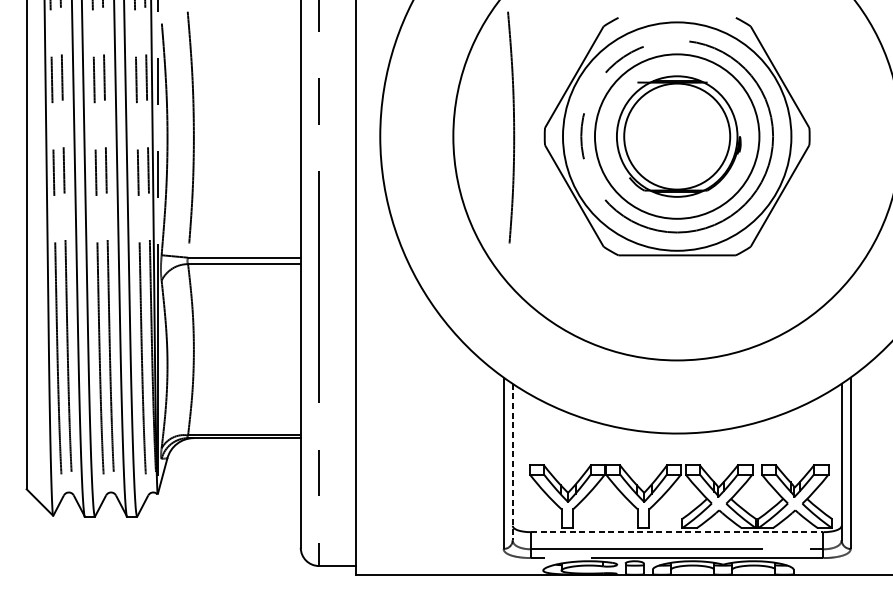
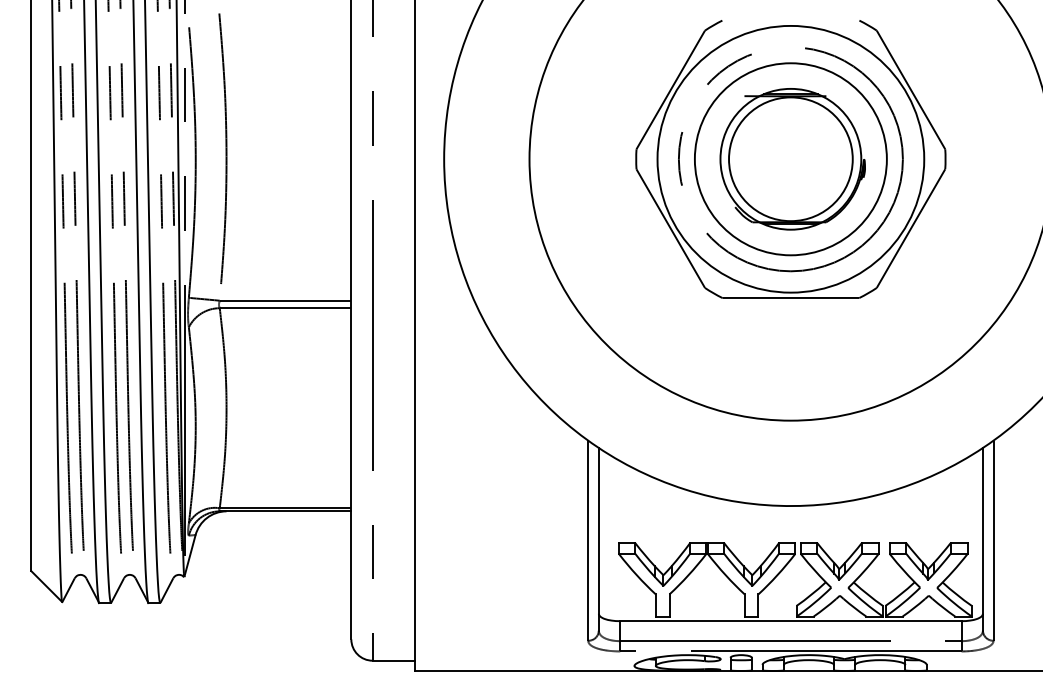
curve: (513, 127) -> (599, 148), removed
line: (512, 462) -> (598, 539), dashed -> solid
line: (676, 532) -> (790, 621), dashed -> solid

